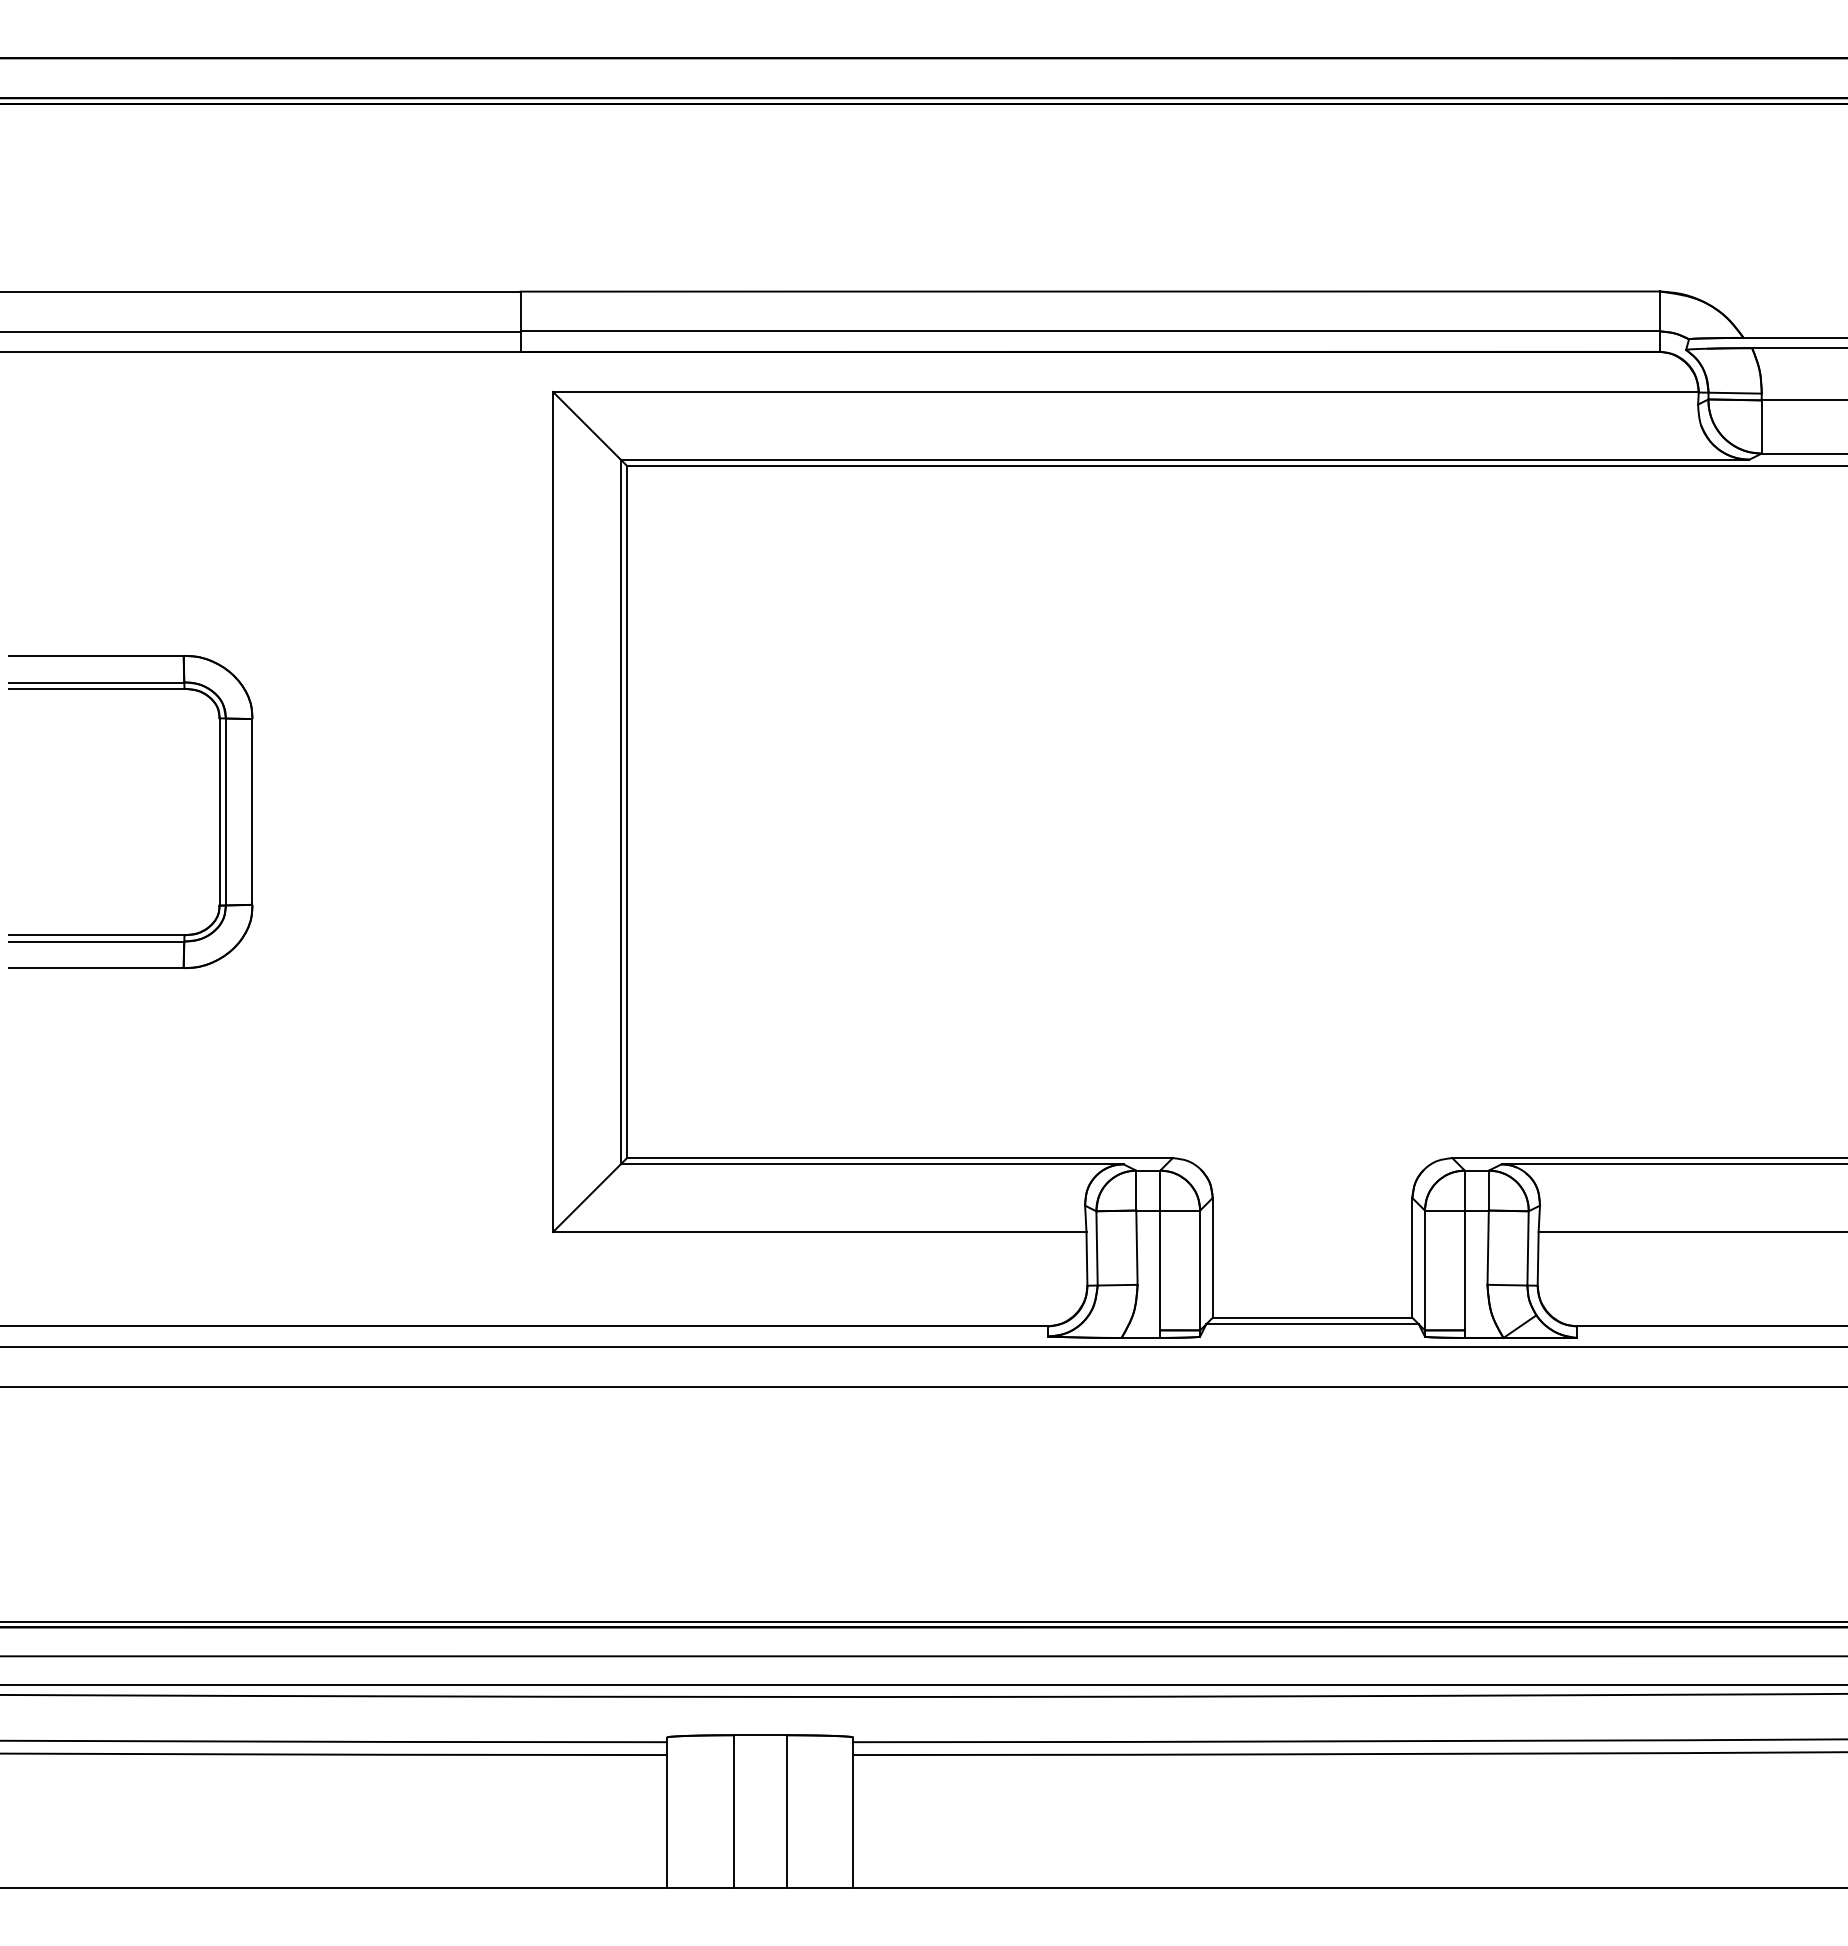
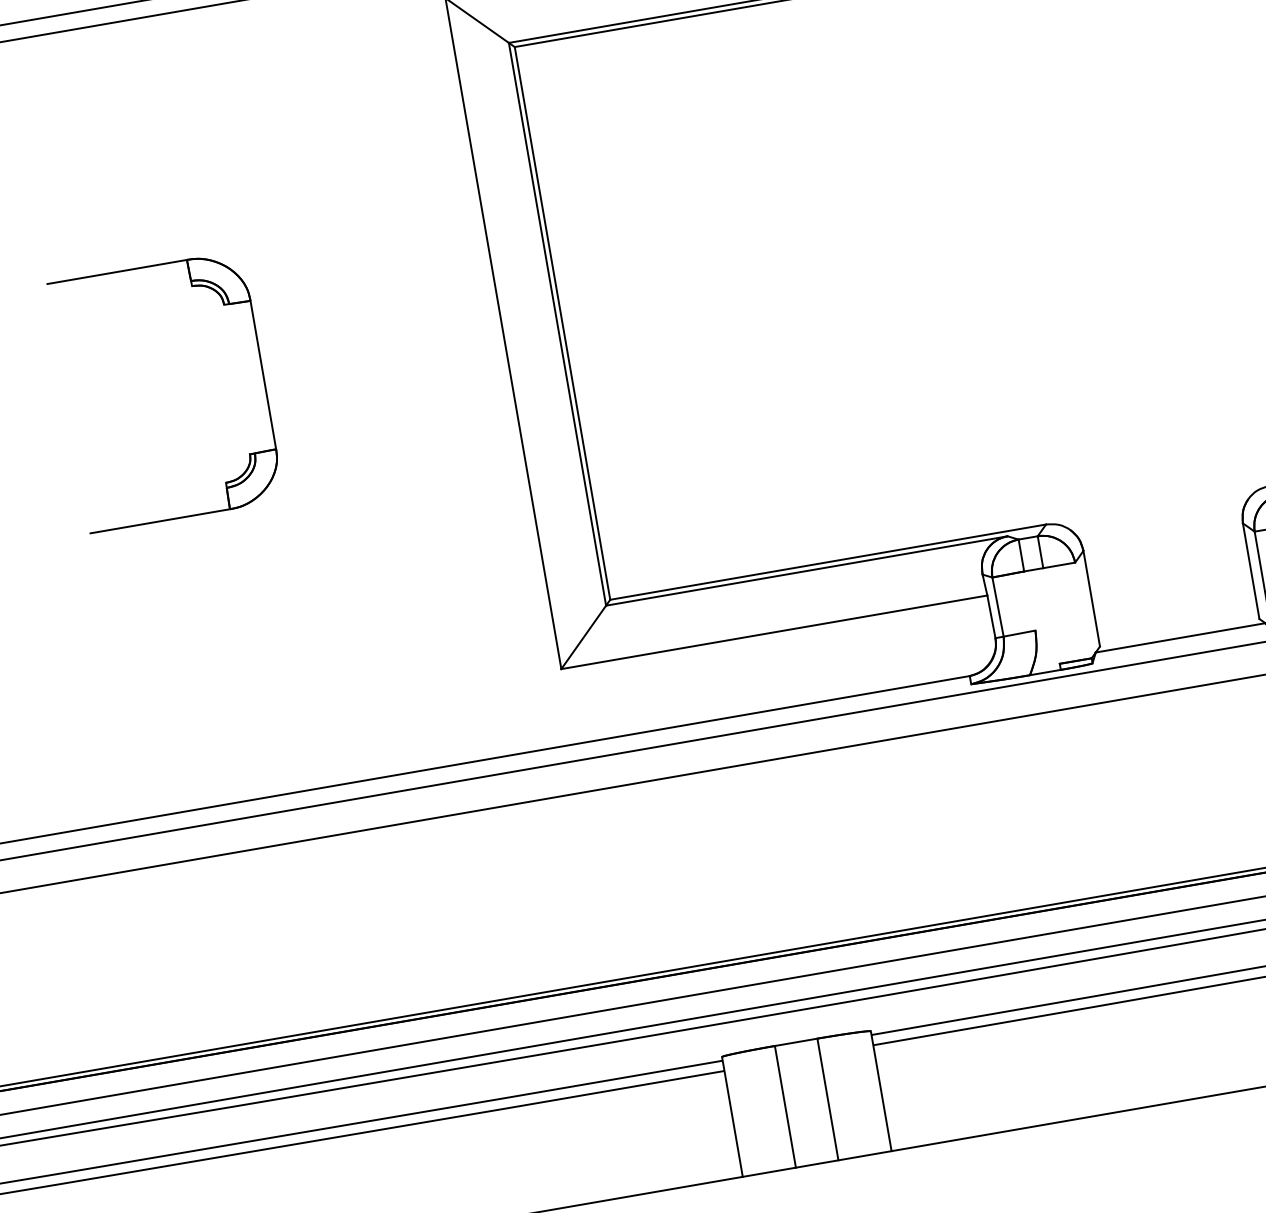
line: (96, 682) -> (120, 293), removed
line: (96, 688) -> (121, 297), removed
line: (219, 811) -> (236, 379), removed
line: (225, 811) -> (241, 378), removed
line: (96, 935) -> (155, 495), removed
line: (96, 941) -> (156, 500), removed
line: (1136, 1247) -> (1029, 600), removed
line: (1160, 1270) -> (1051, 615), removed
line: (1200, 1270) -> (1083, 610), removed
line: (1312, 1317) -> (1179, 632), removed

